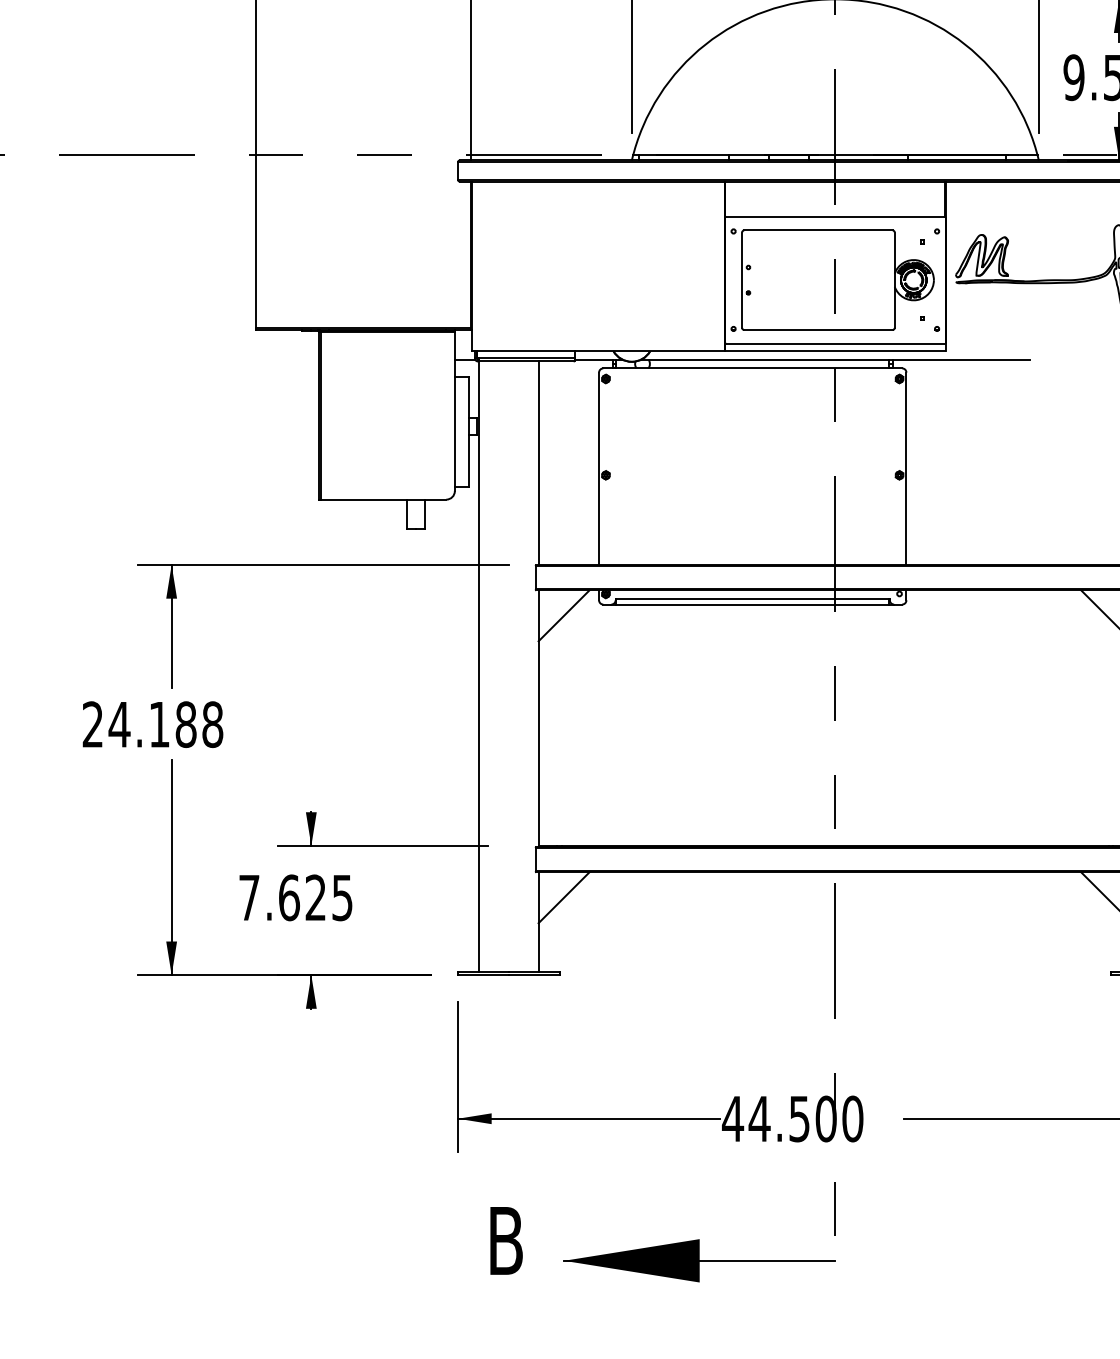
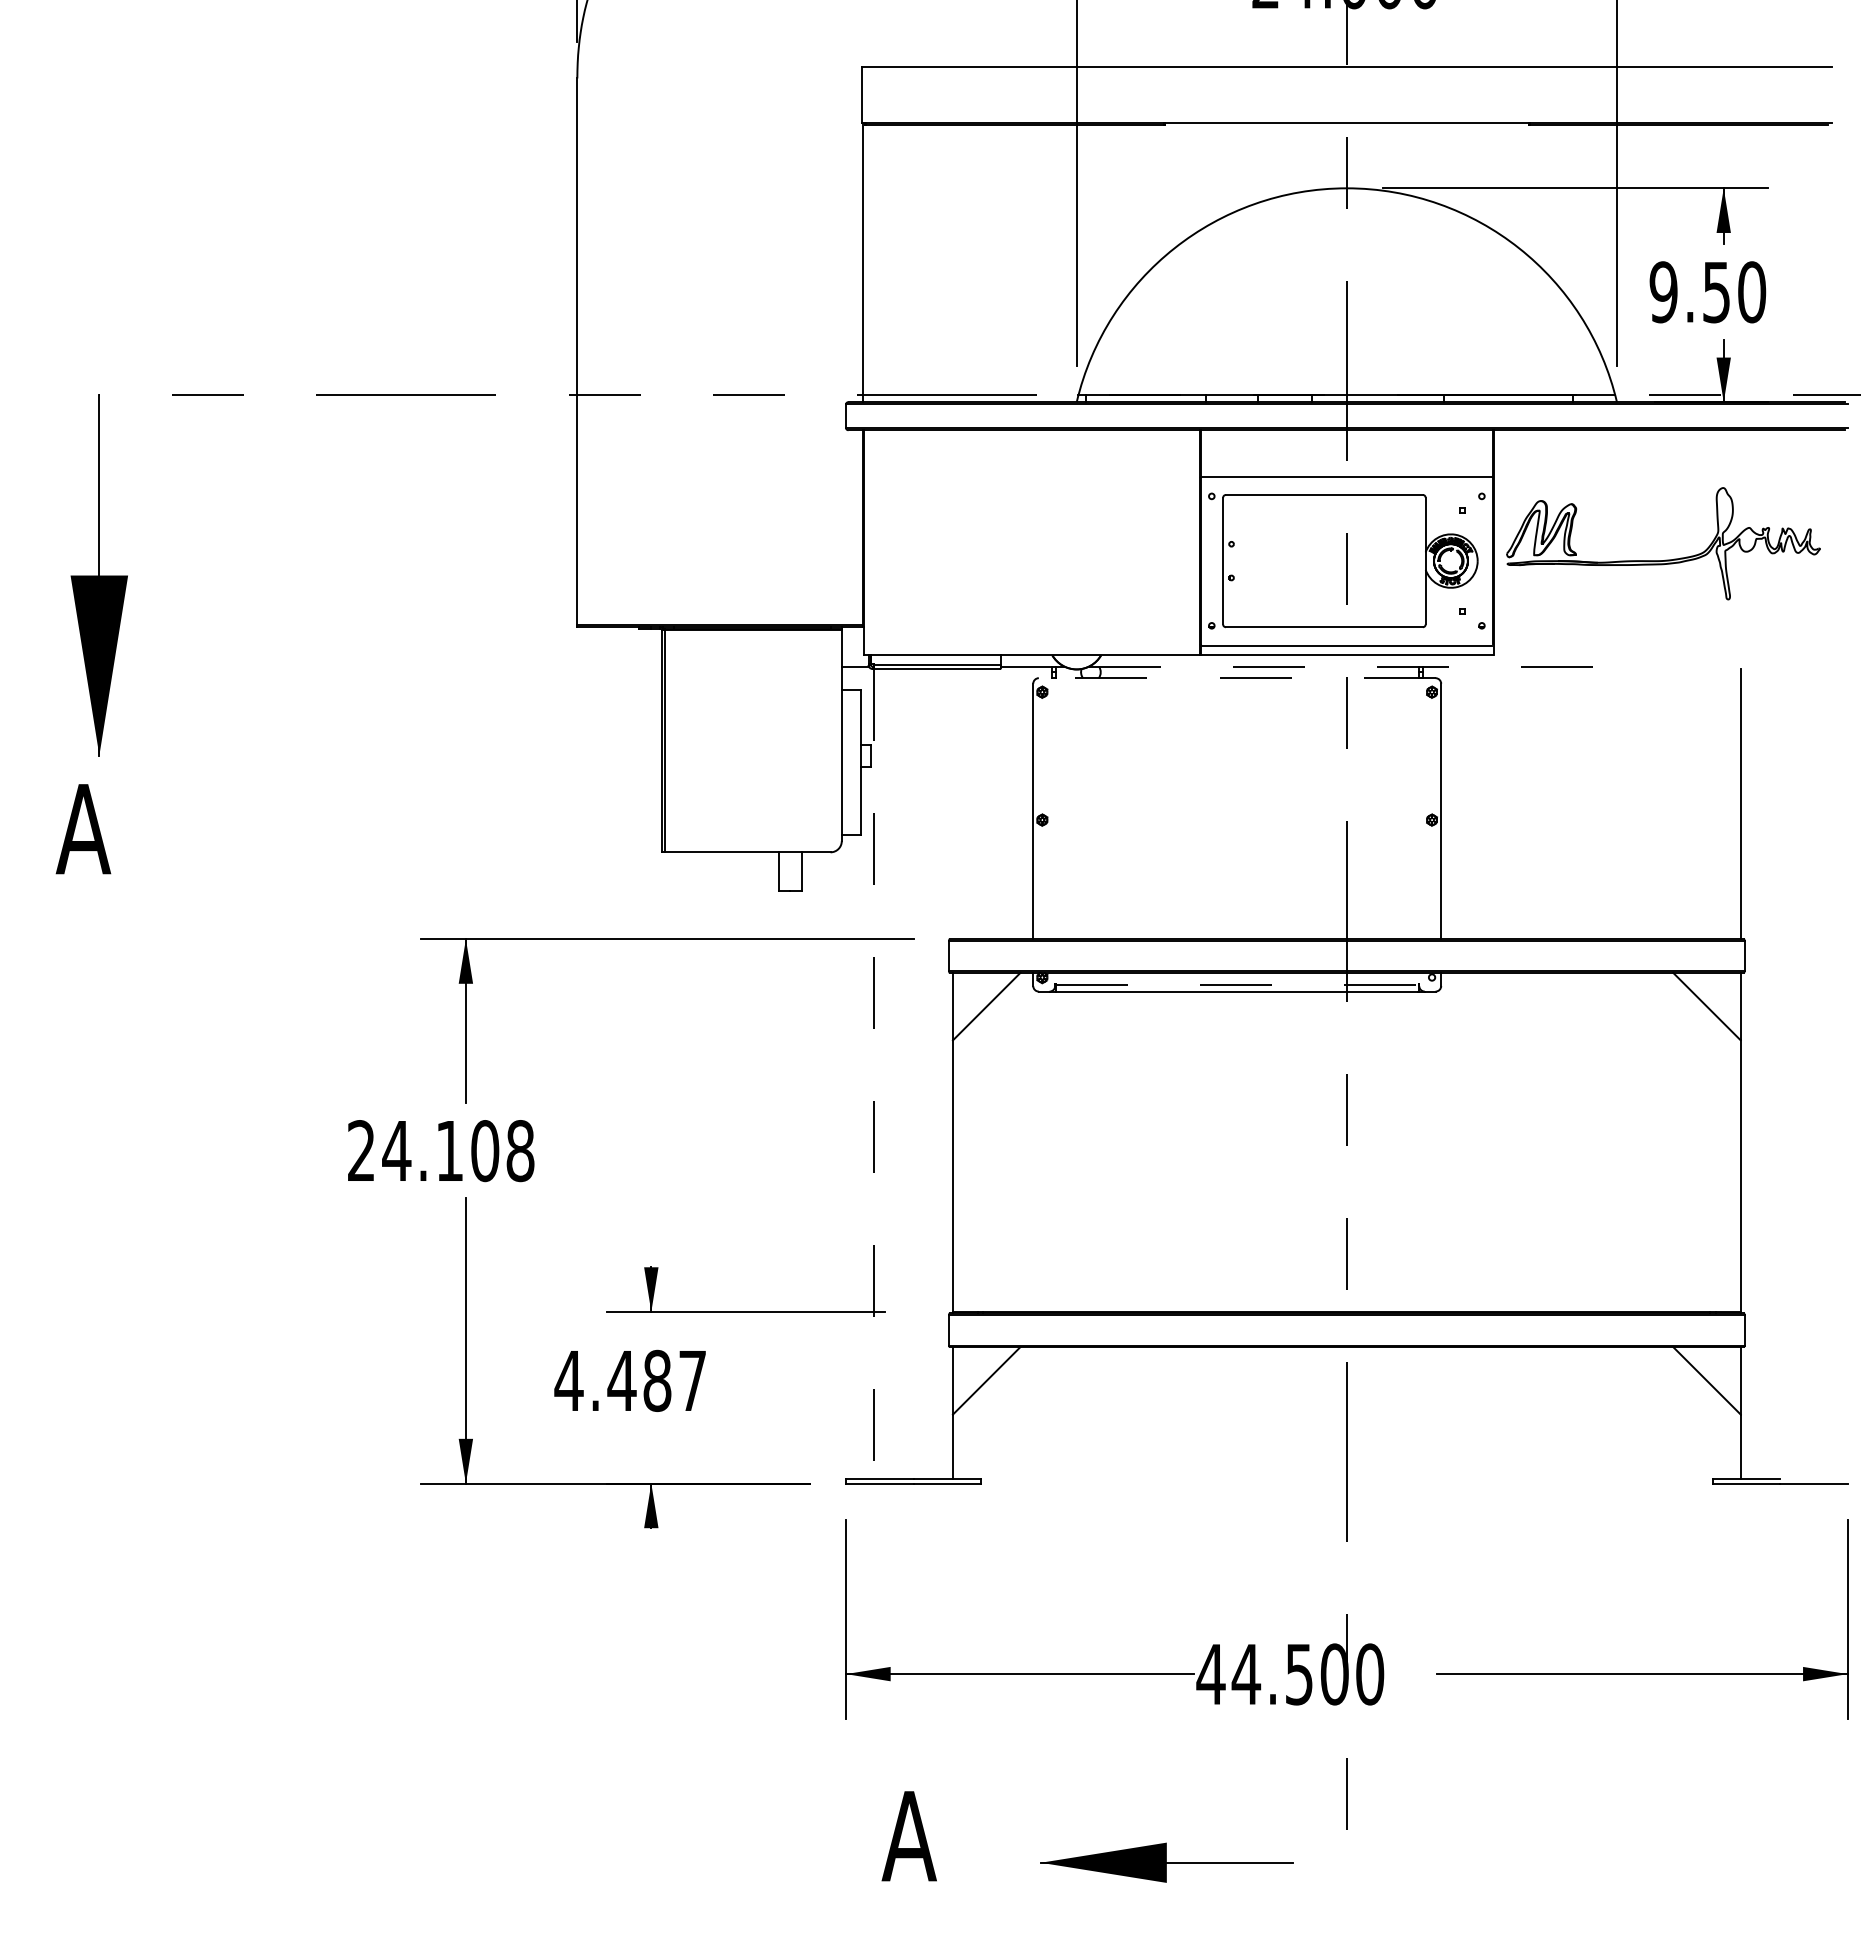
line: (835, 359) -> (1346, 666), solid -> dashed
line: (752, 368) -> (1236, 678), solid -> dashed
line: (538, 463) -> (952, 804), removed
line: (752, 599) -> (1237, 984), solid -> dashed
line: (479, 667) -> (874, 1074), solid -> dashed
text: (186, 724) -> (485, 1150), 24.188 -> 24.108
text: (294, 897) -> (629, 1380), 7.625 -> 4.487
text: (505, 1241) -> (908, 1836), B -> A
part: (699, 1260) -> (1166, 1862), size x0.7

